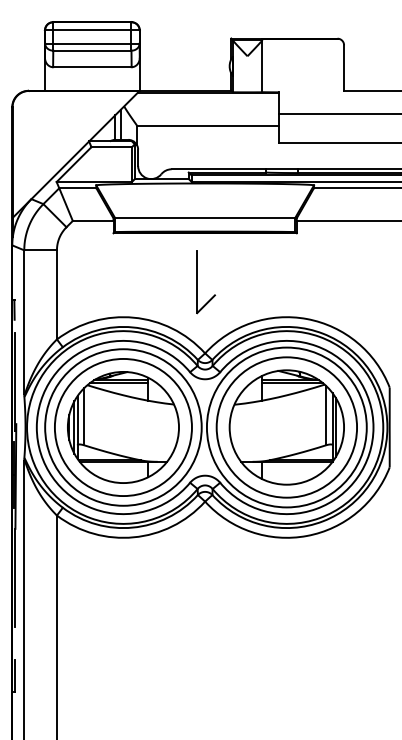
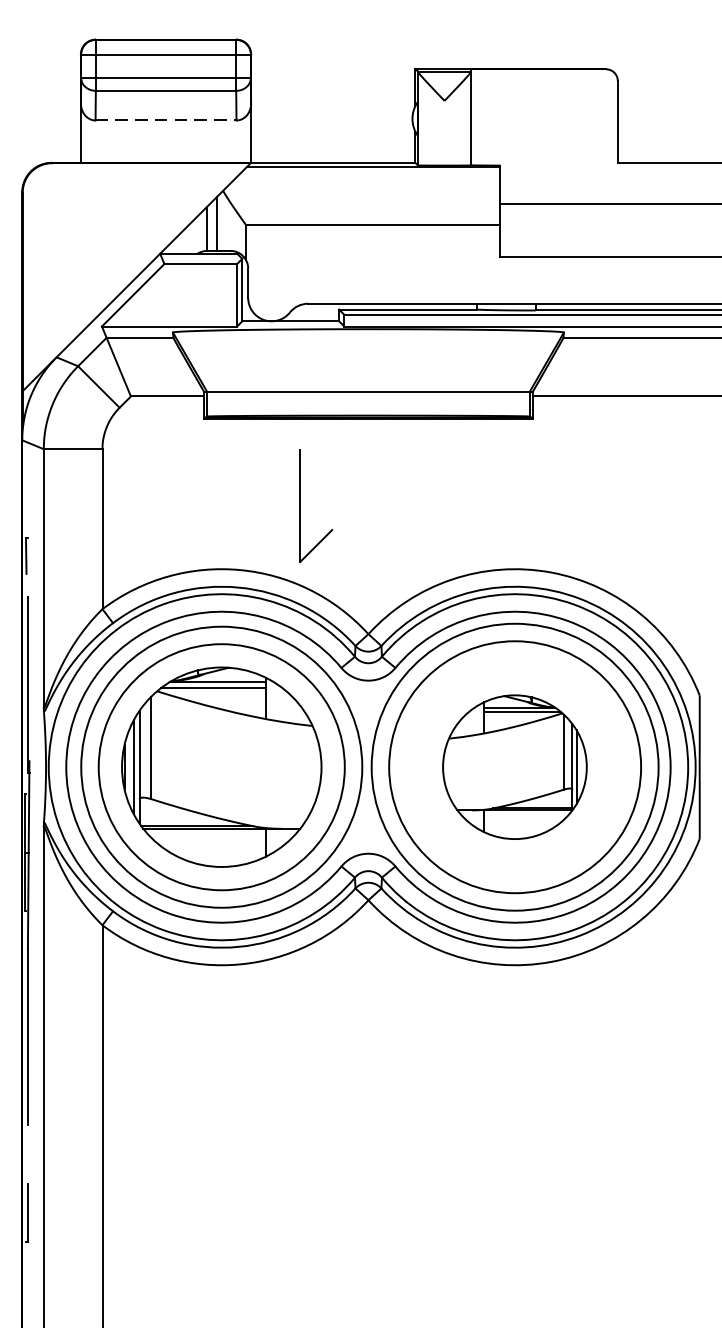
line: (92, 67) -> (166, 121), solid -> dashed
part: (197, 282) -> (300, 506), moved
part: (286, 427) -> (514, 767), size x0.7

